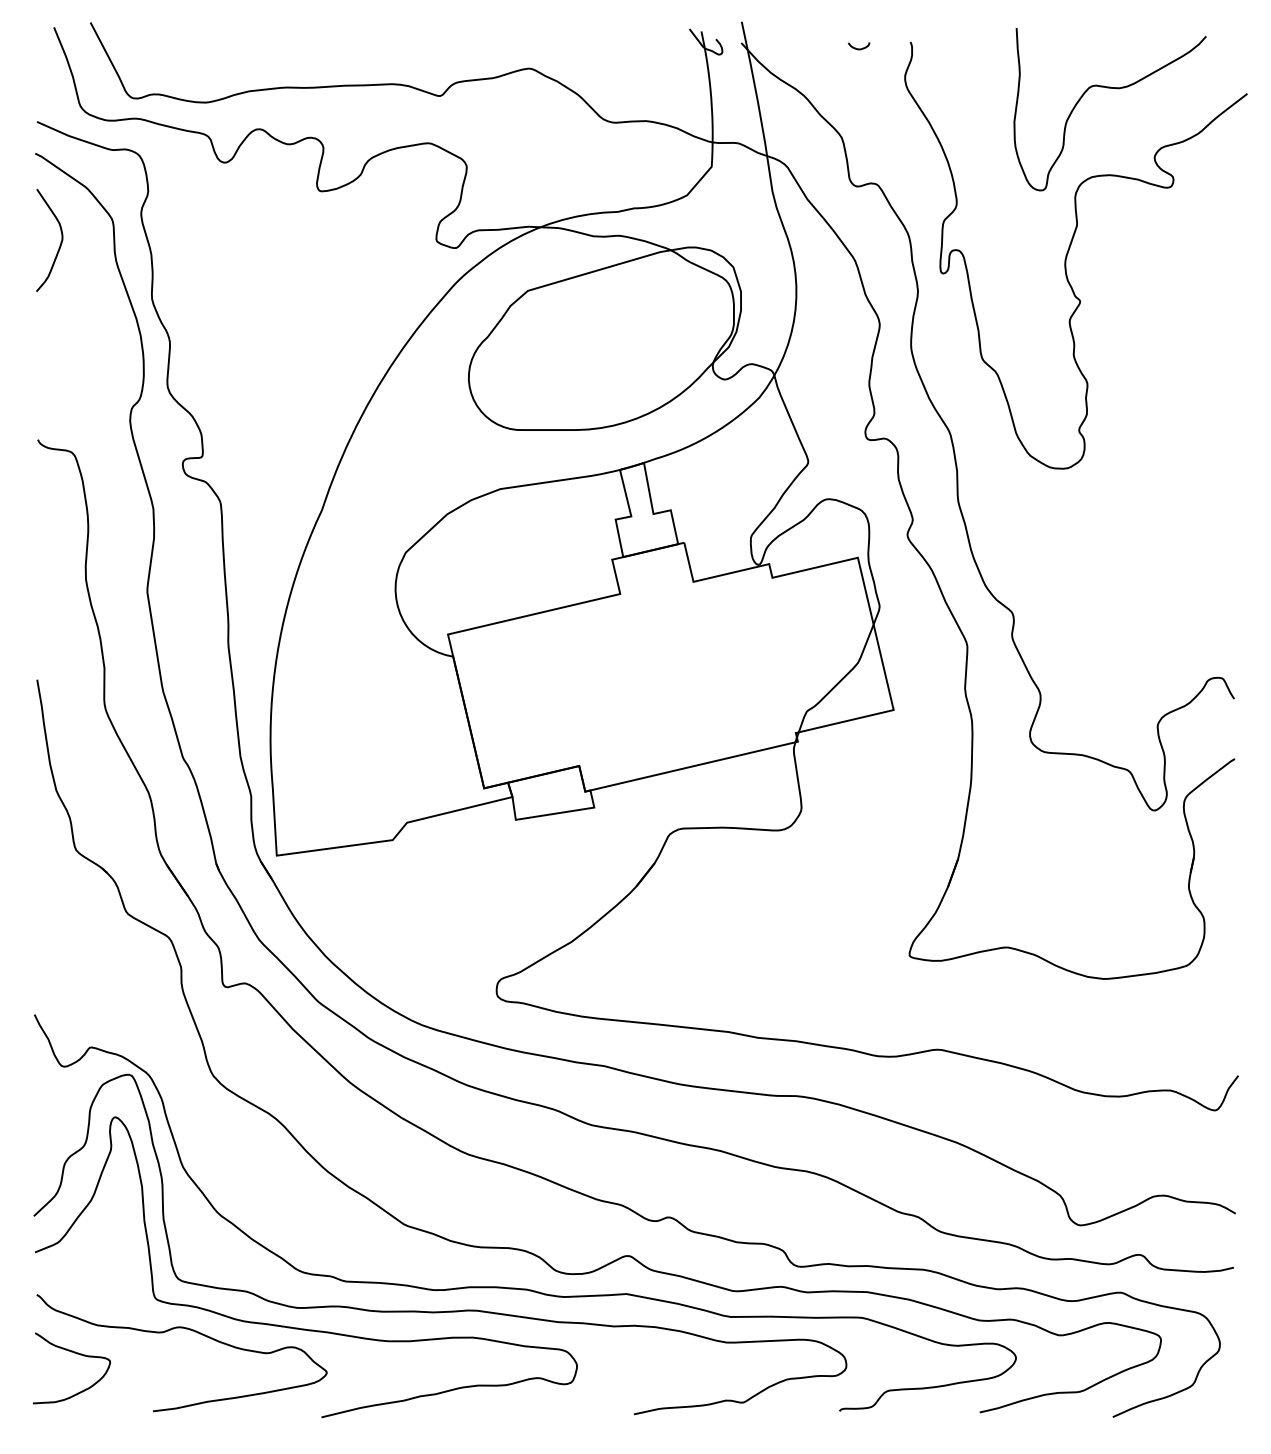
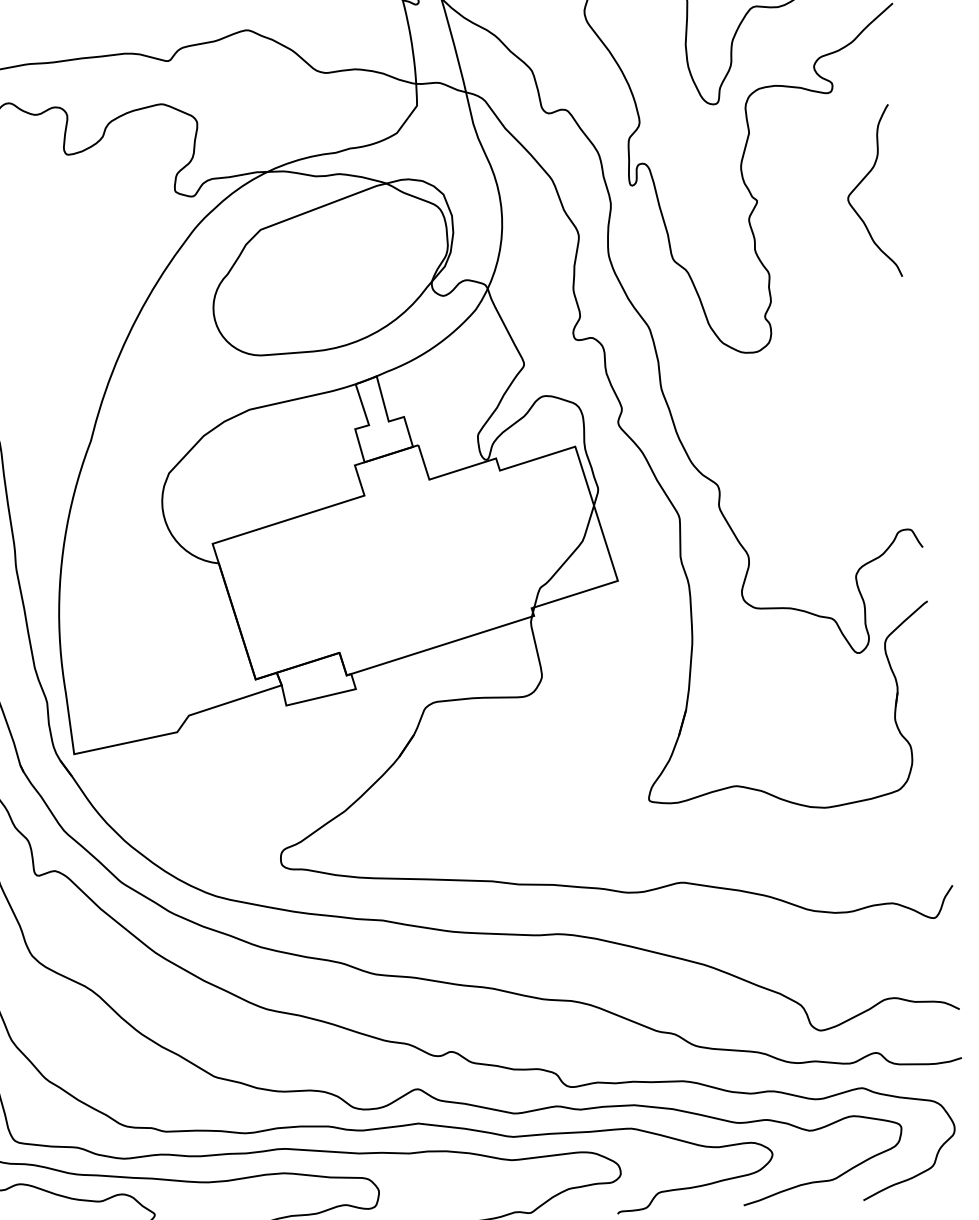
curve: (1196, 290) -> (860, 183), added

